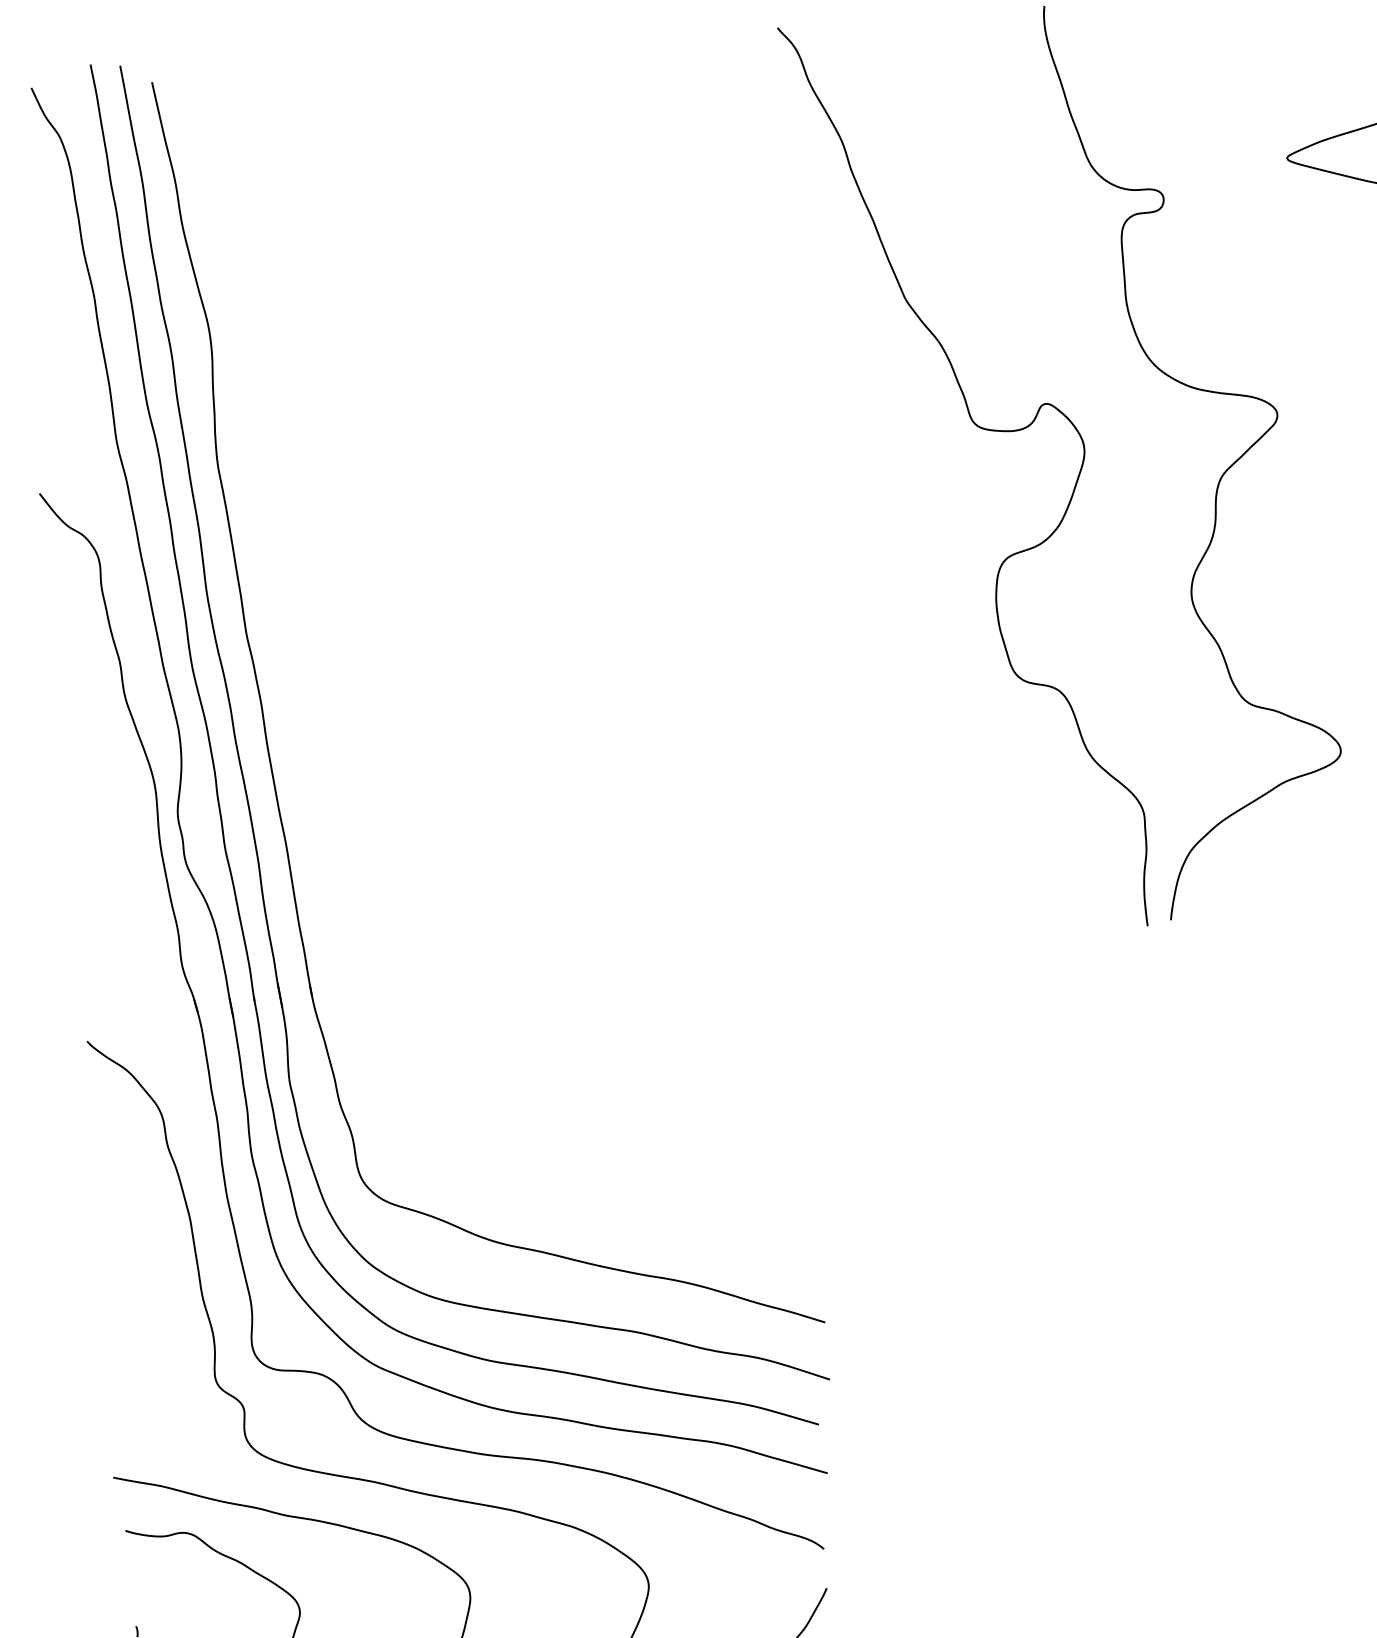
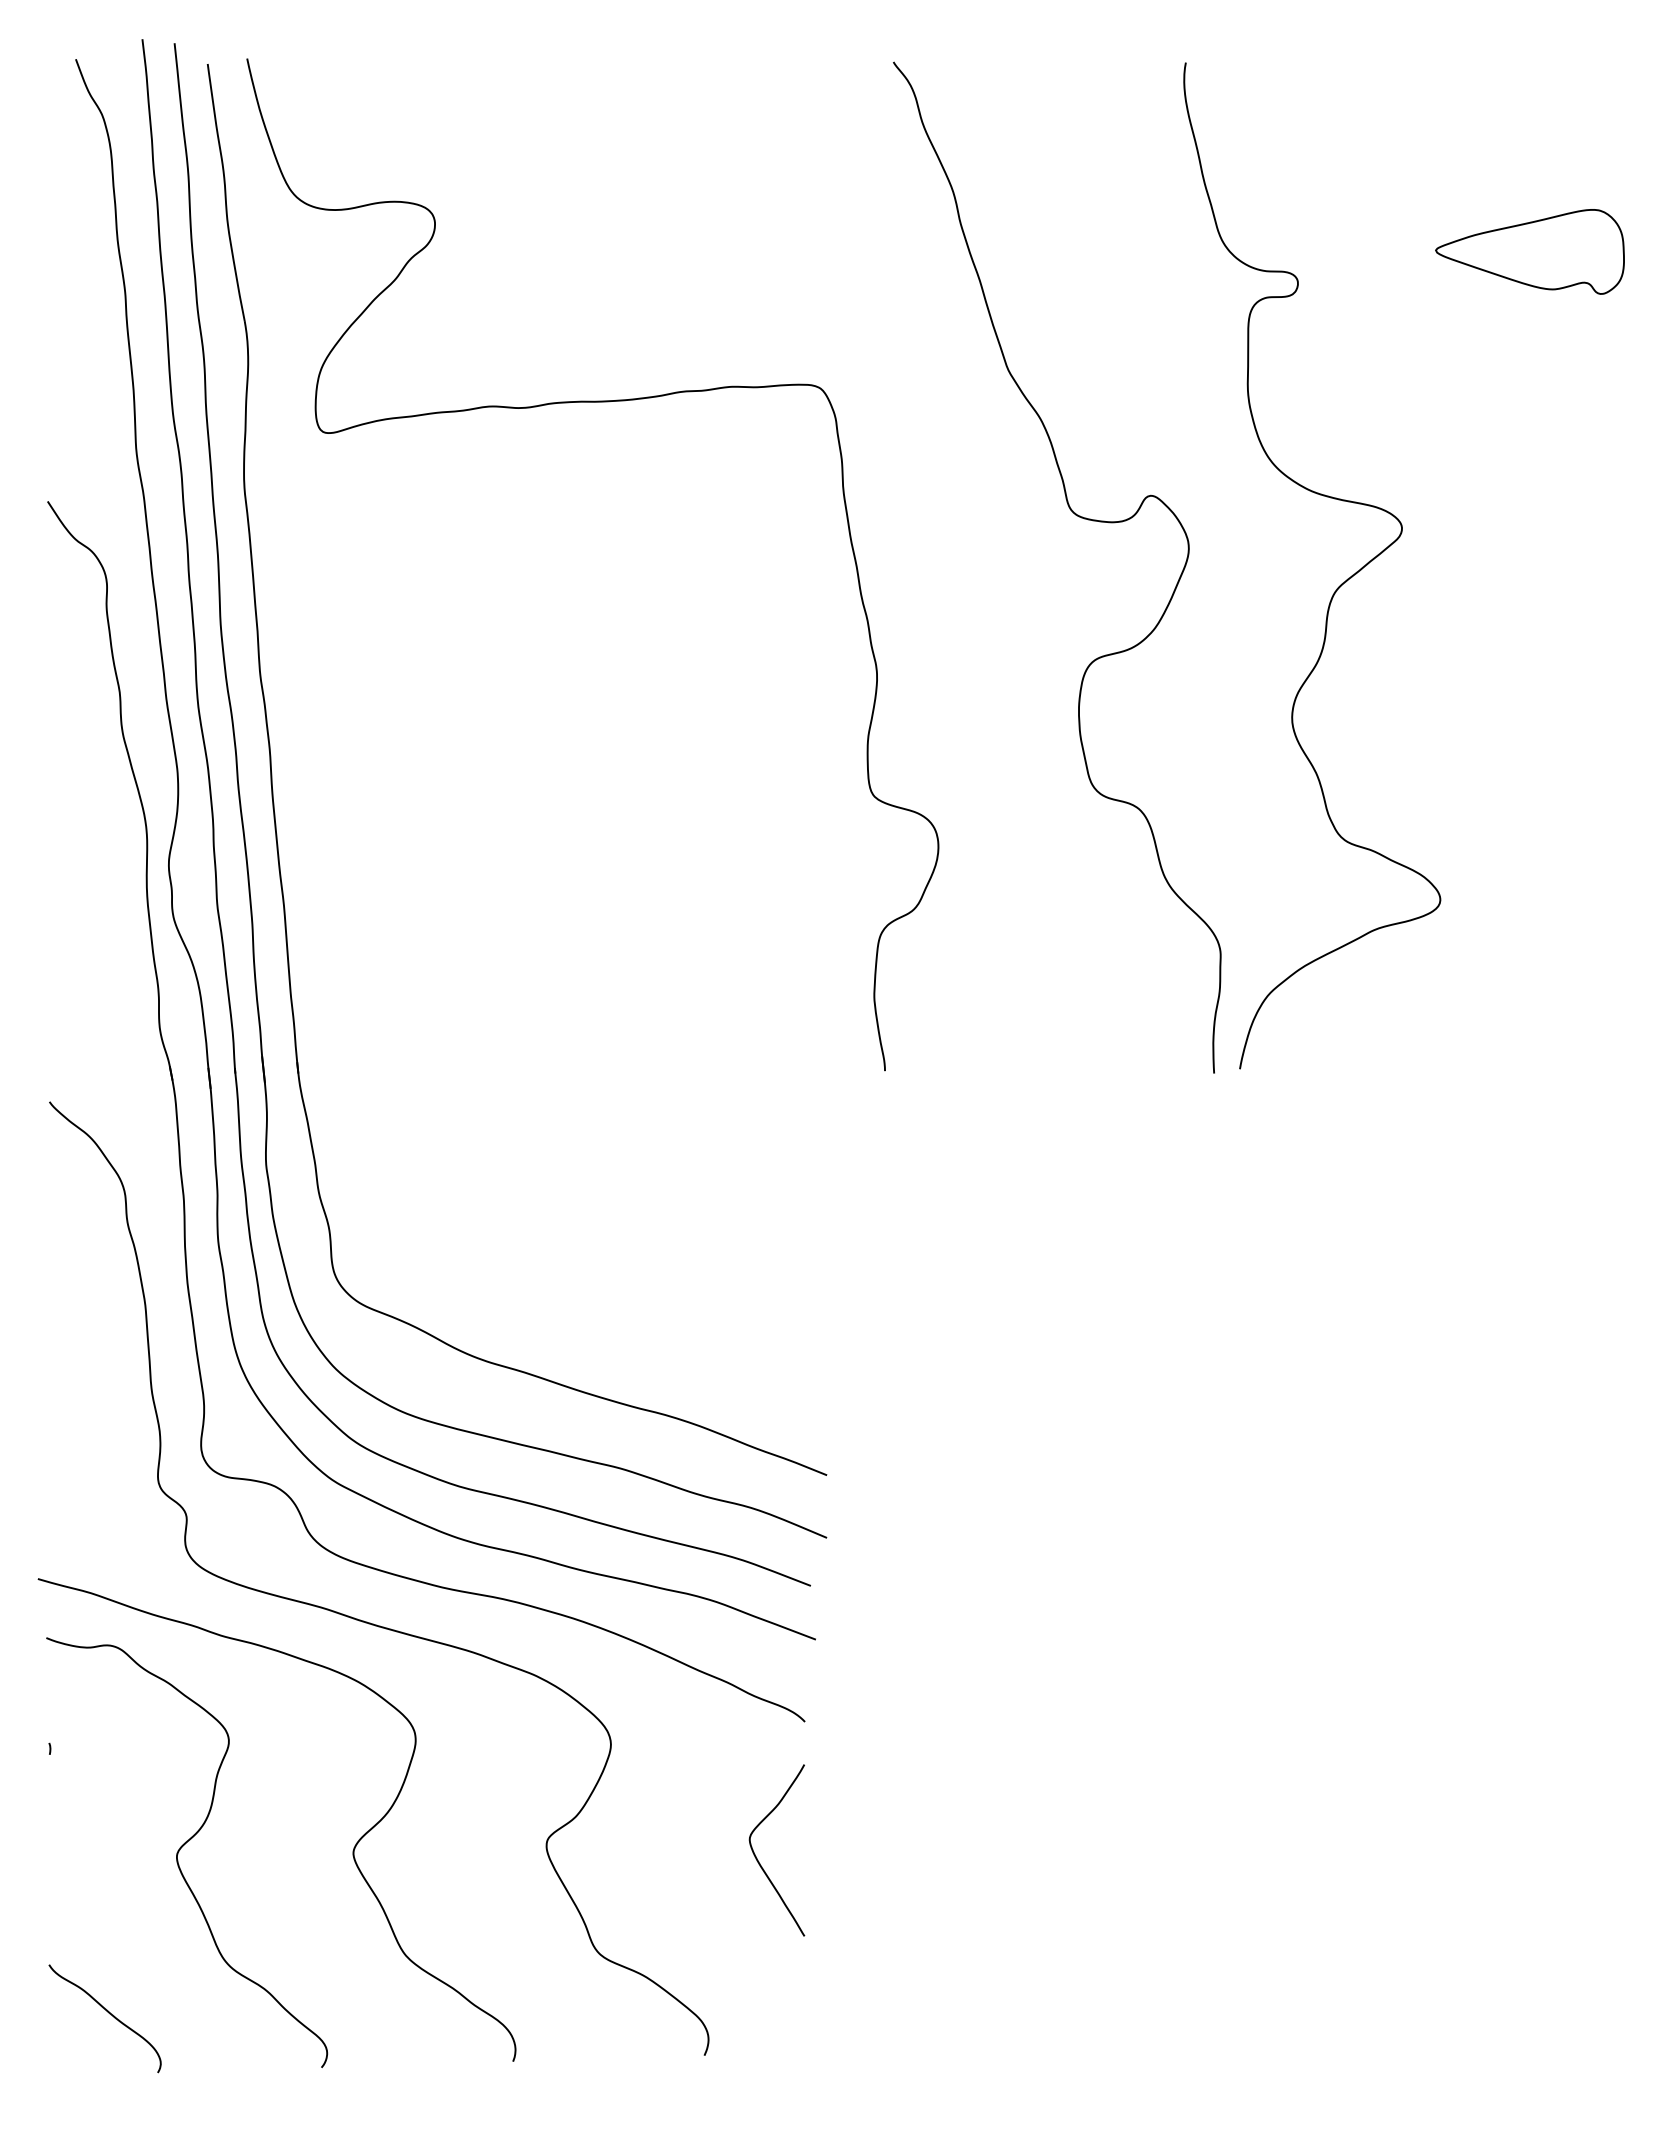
curve: (529, 361) -> (592, 402), added

